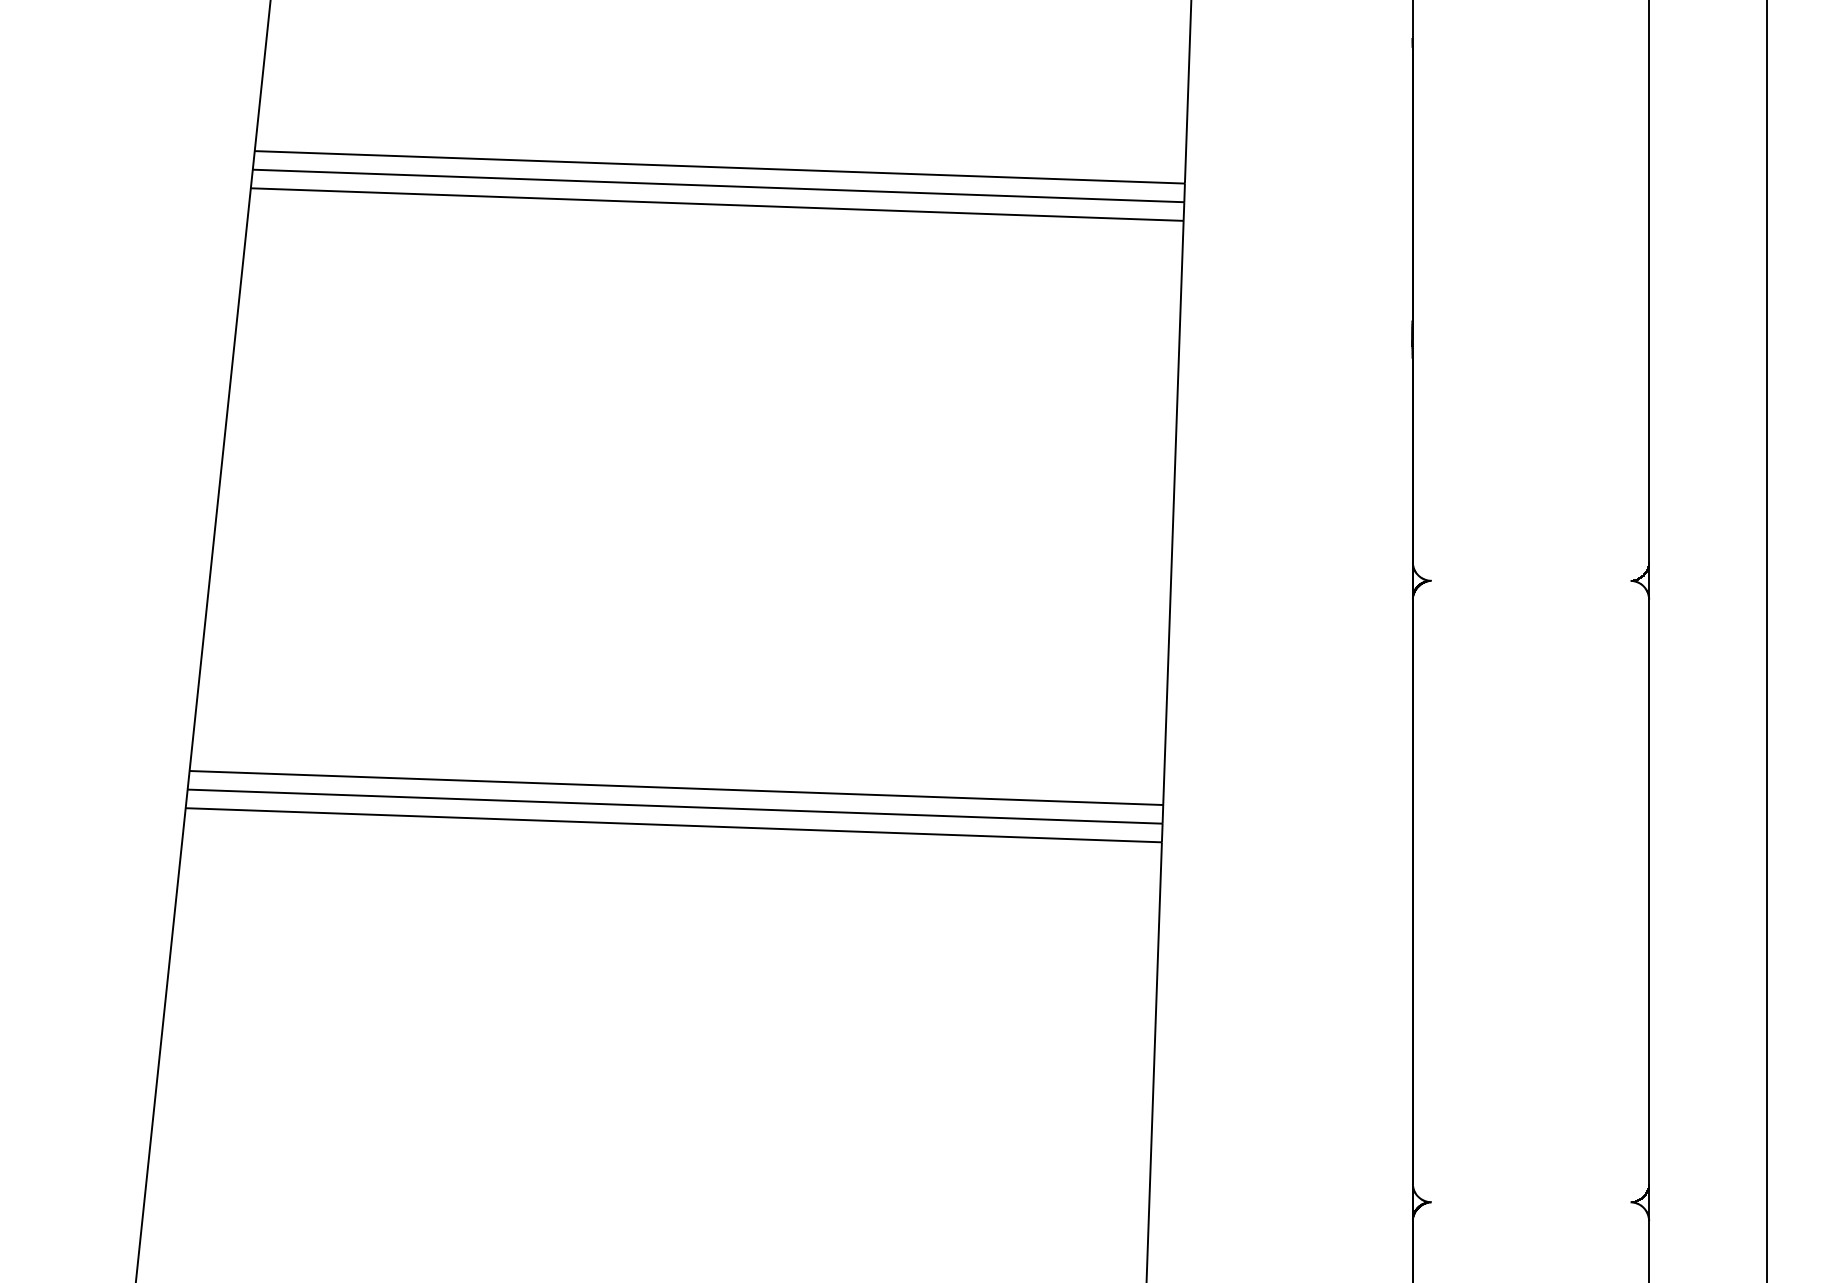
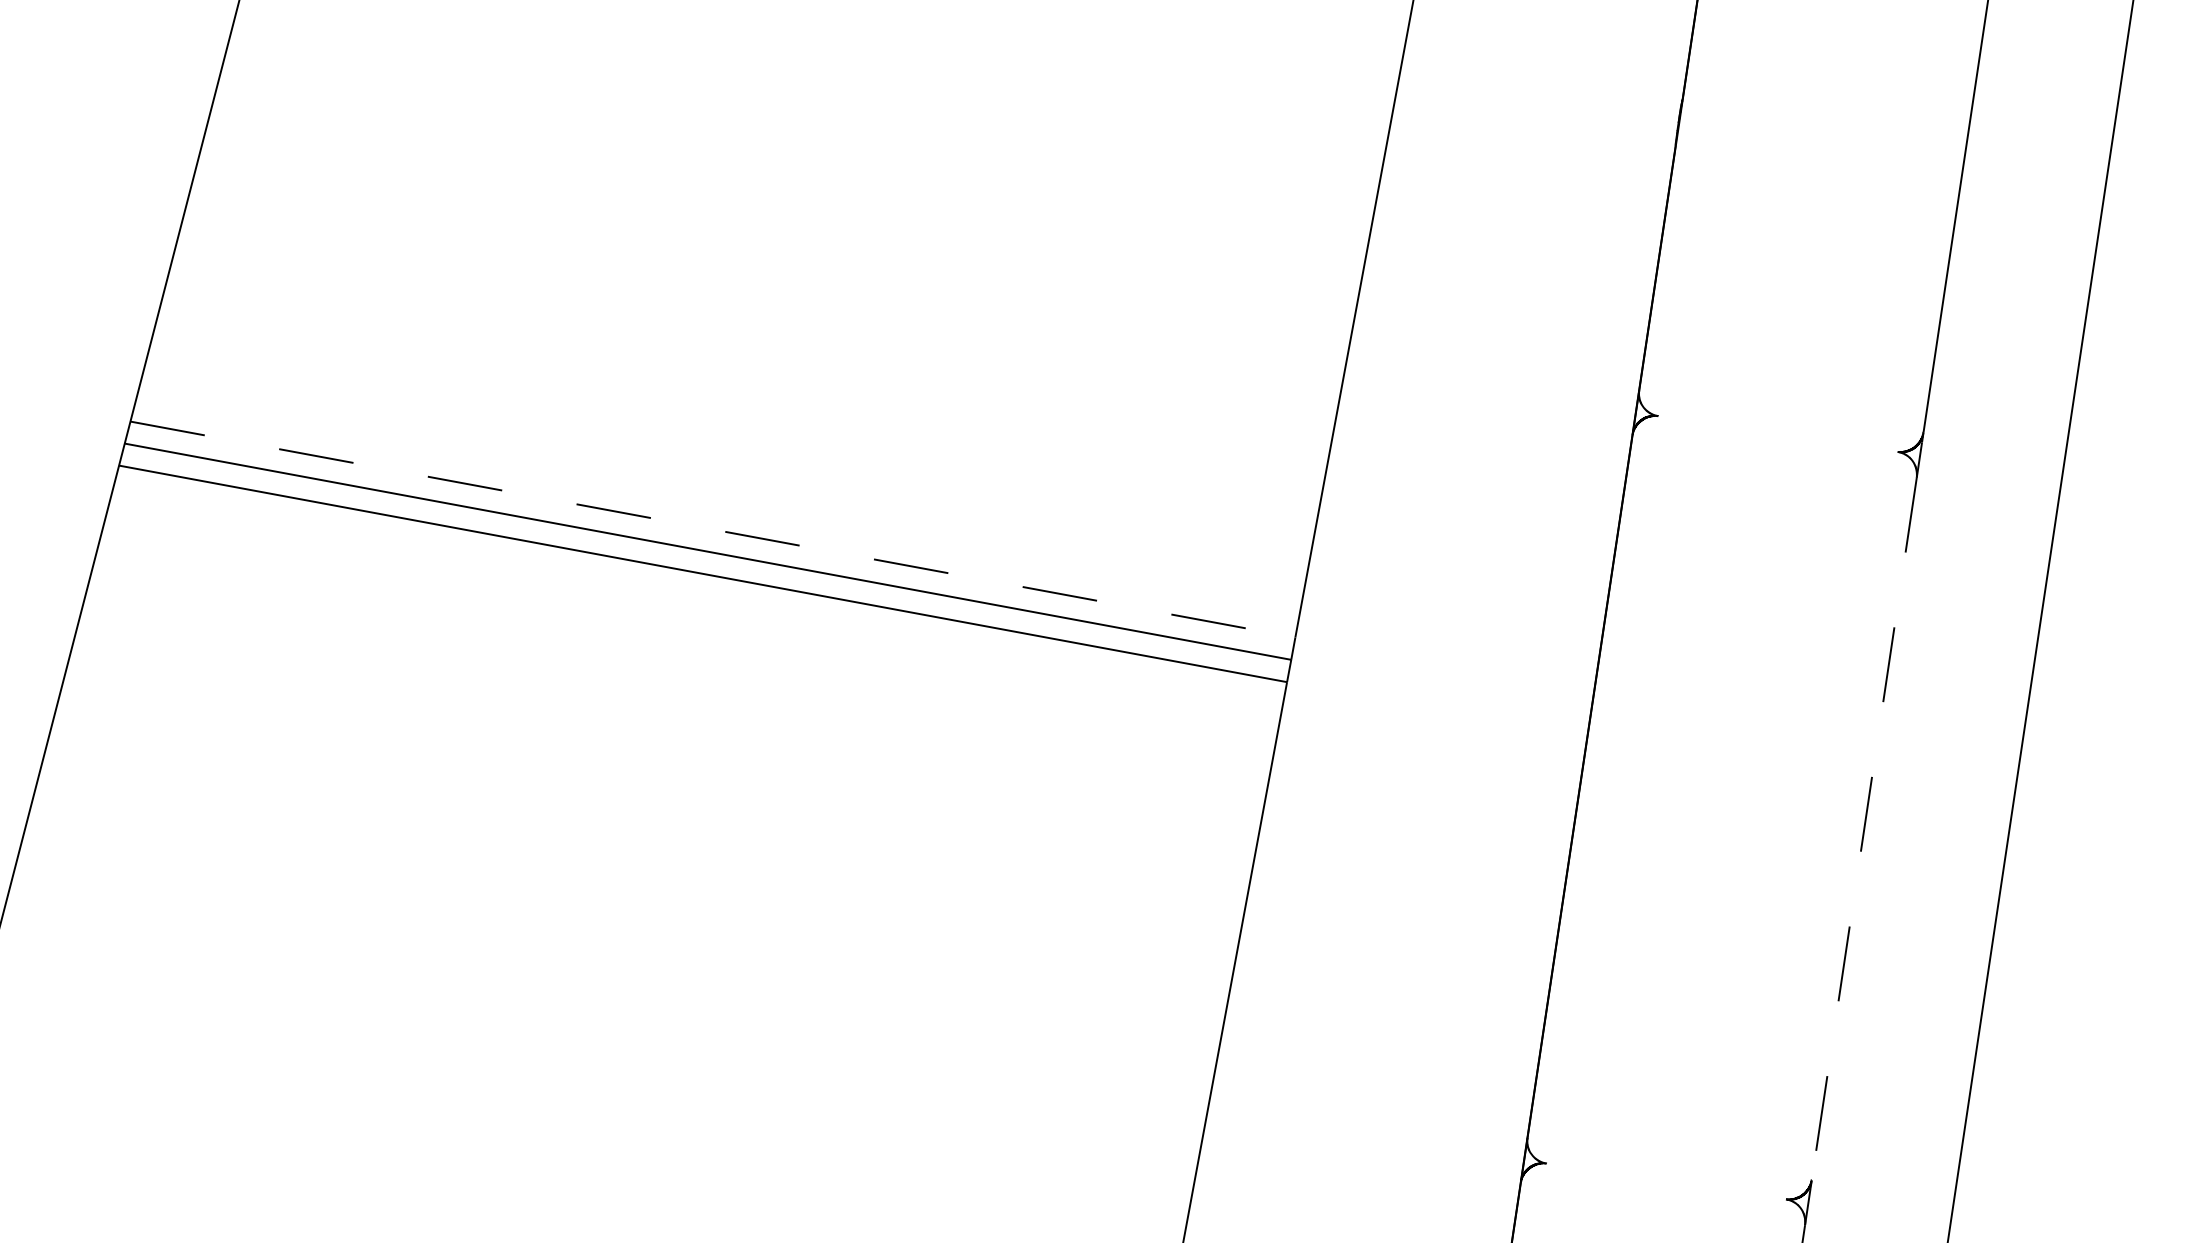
line: (676, 788) -> (712, 530), solid -> dashed
line: (1649, 892) -> (1864, 830), solid -> dashed

